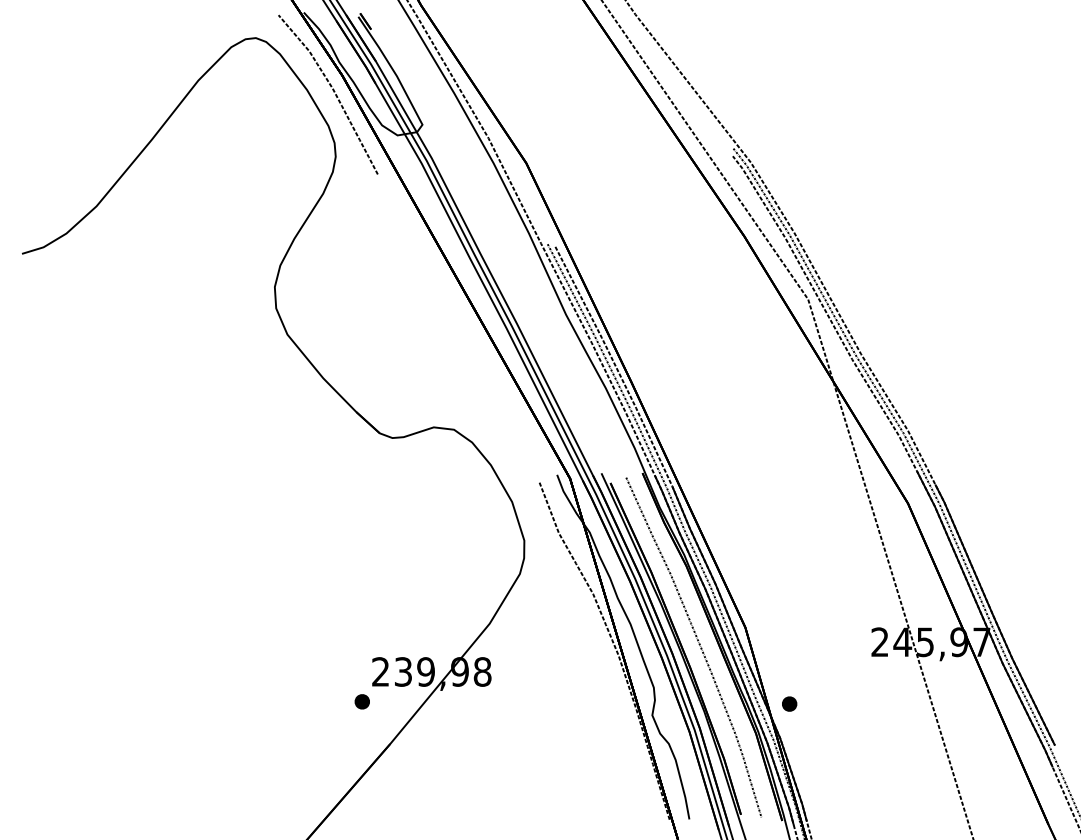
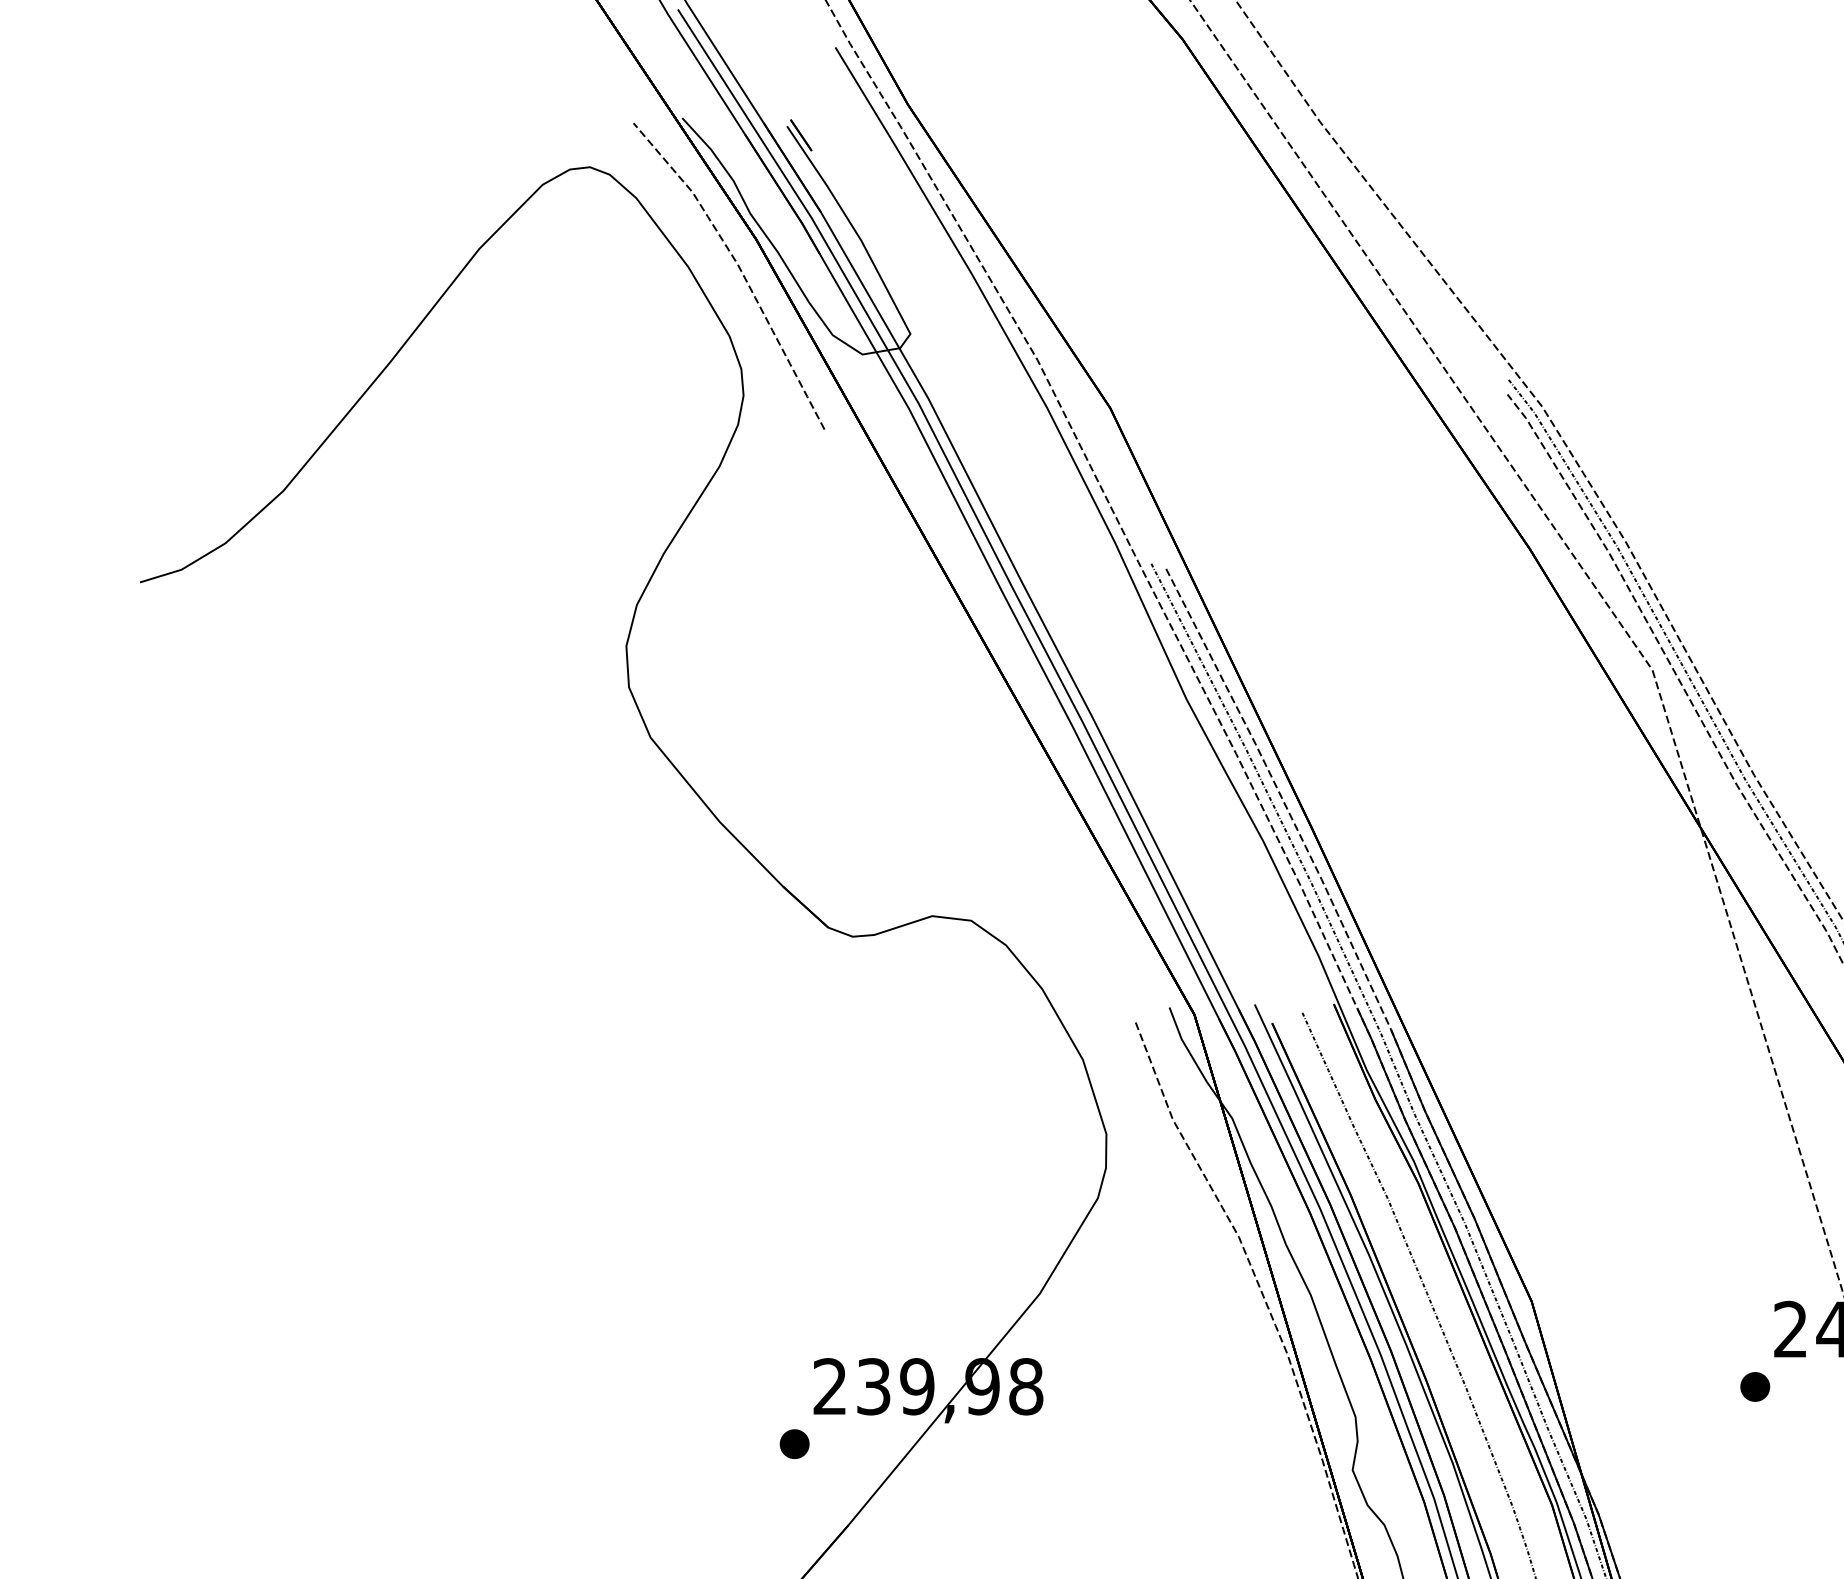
part: (789, 703) -> (1755, 1385), moved

